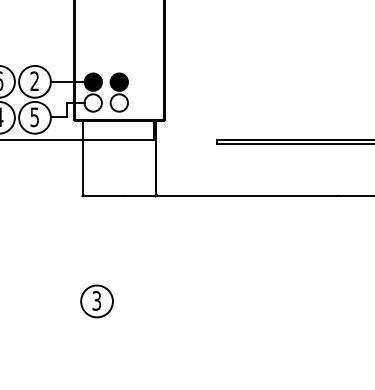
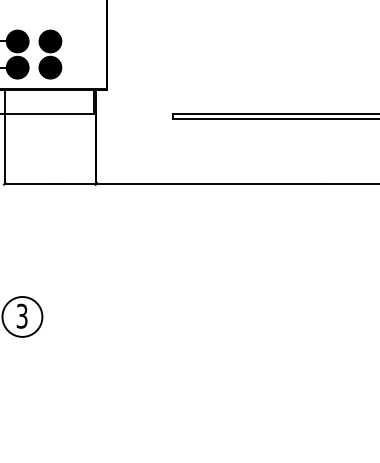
fill: (92, 102) -> (16, 67), added
fill: (119, 102) -> (50, 67), added

